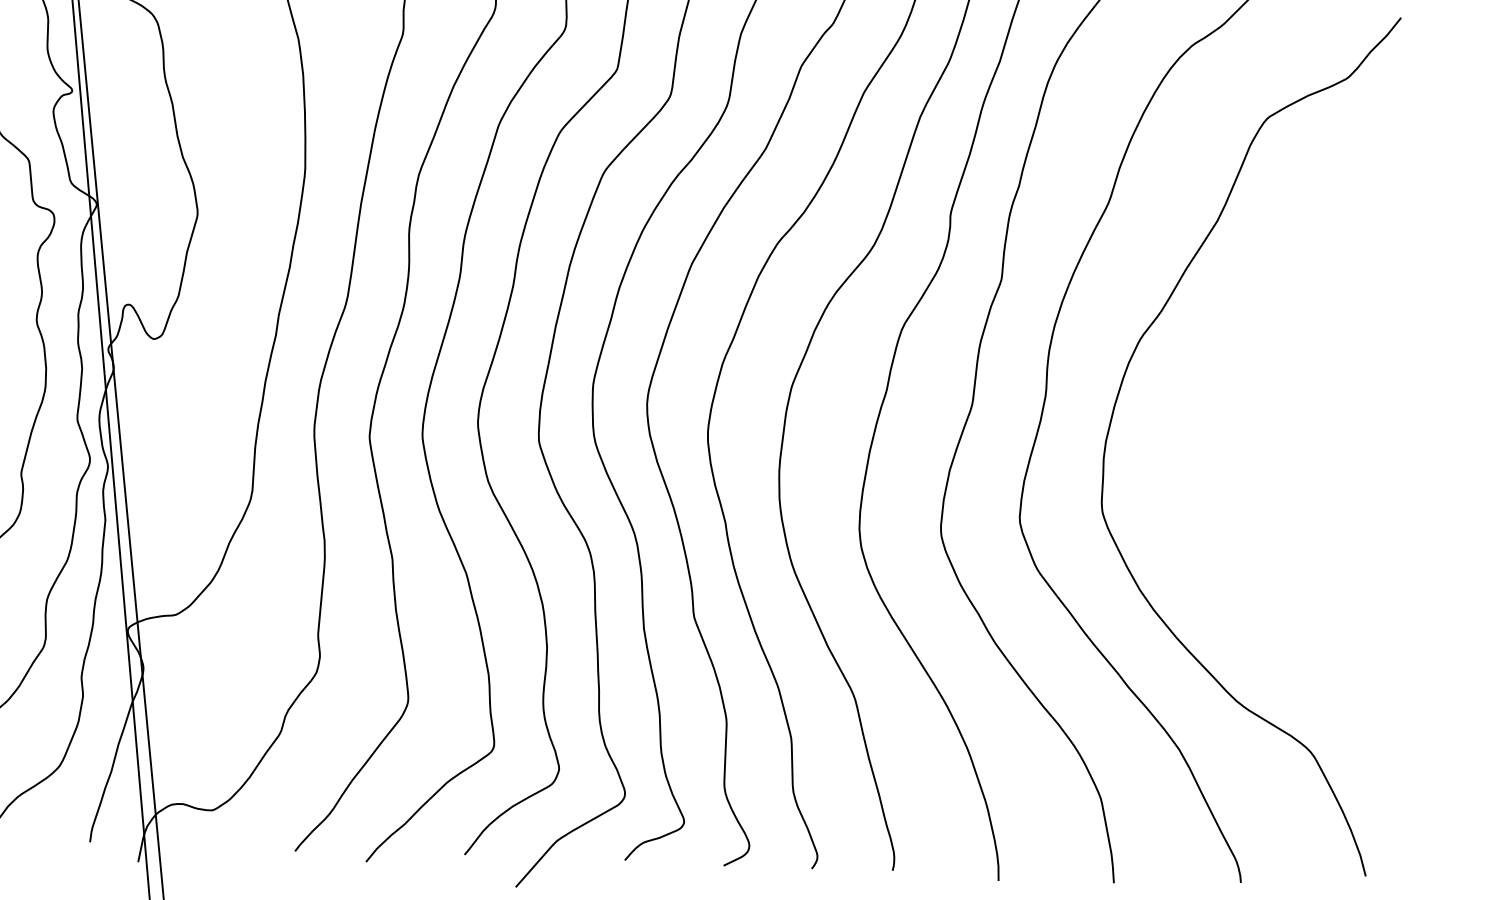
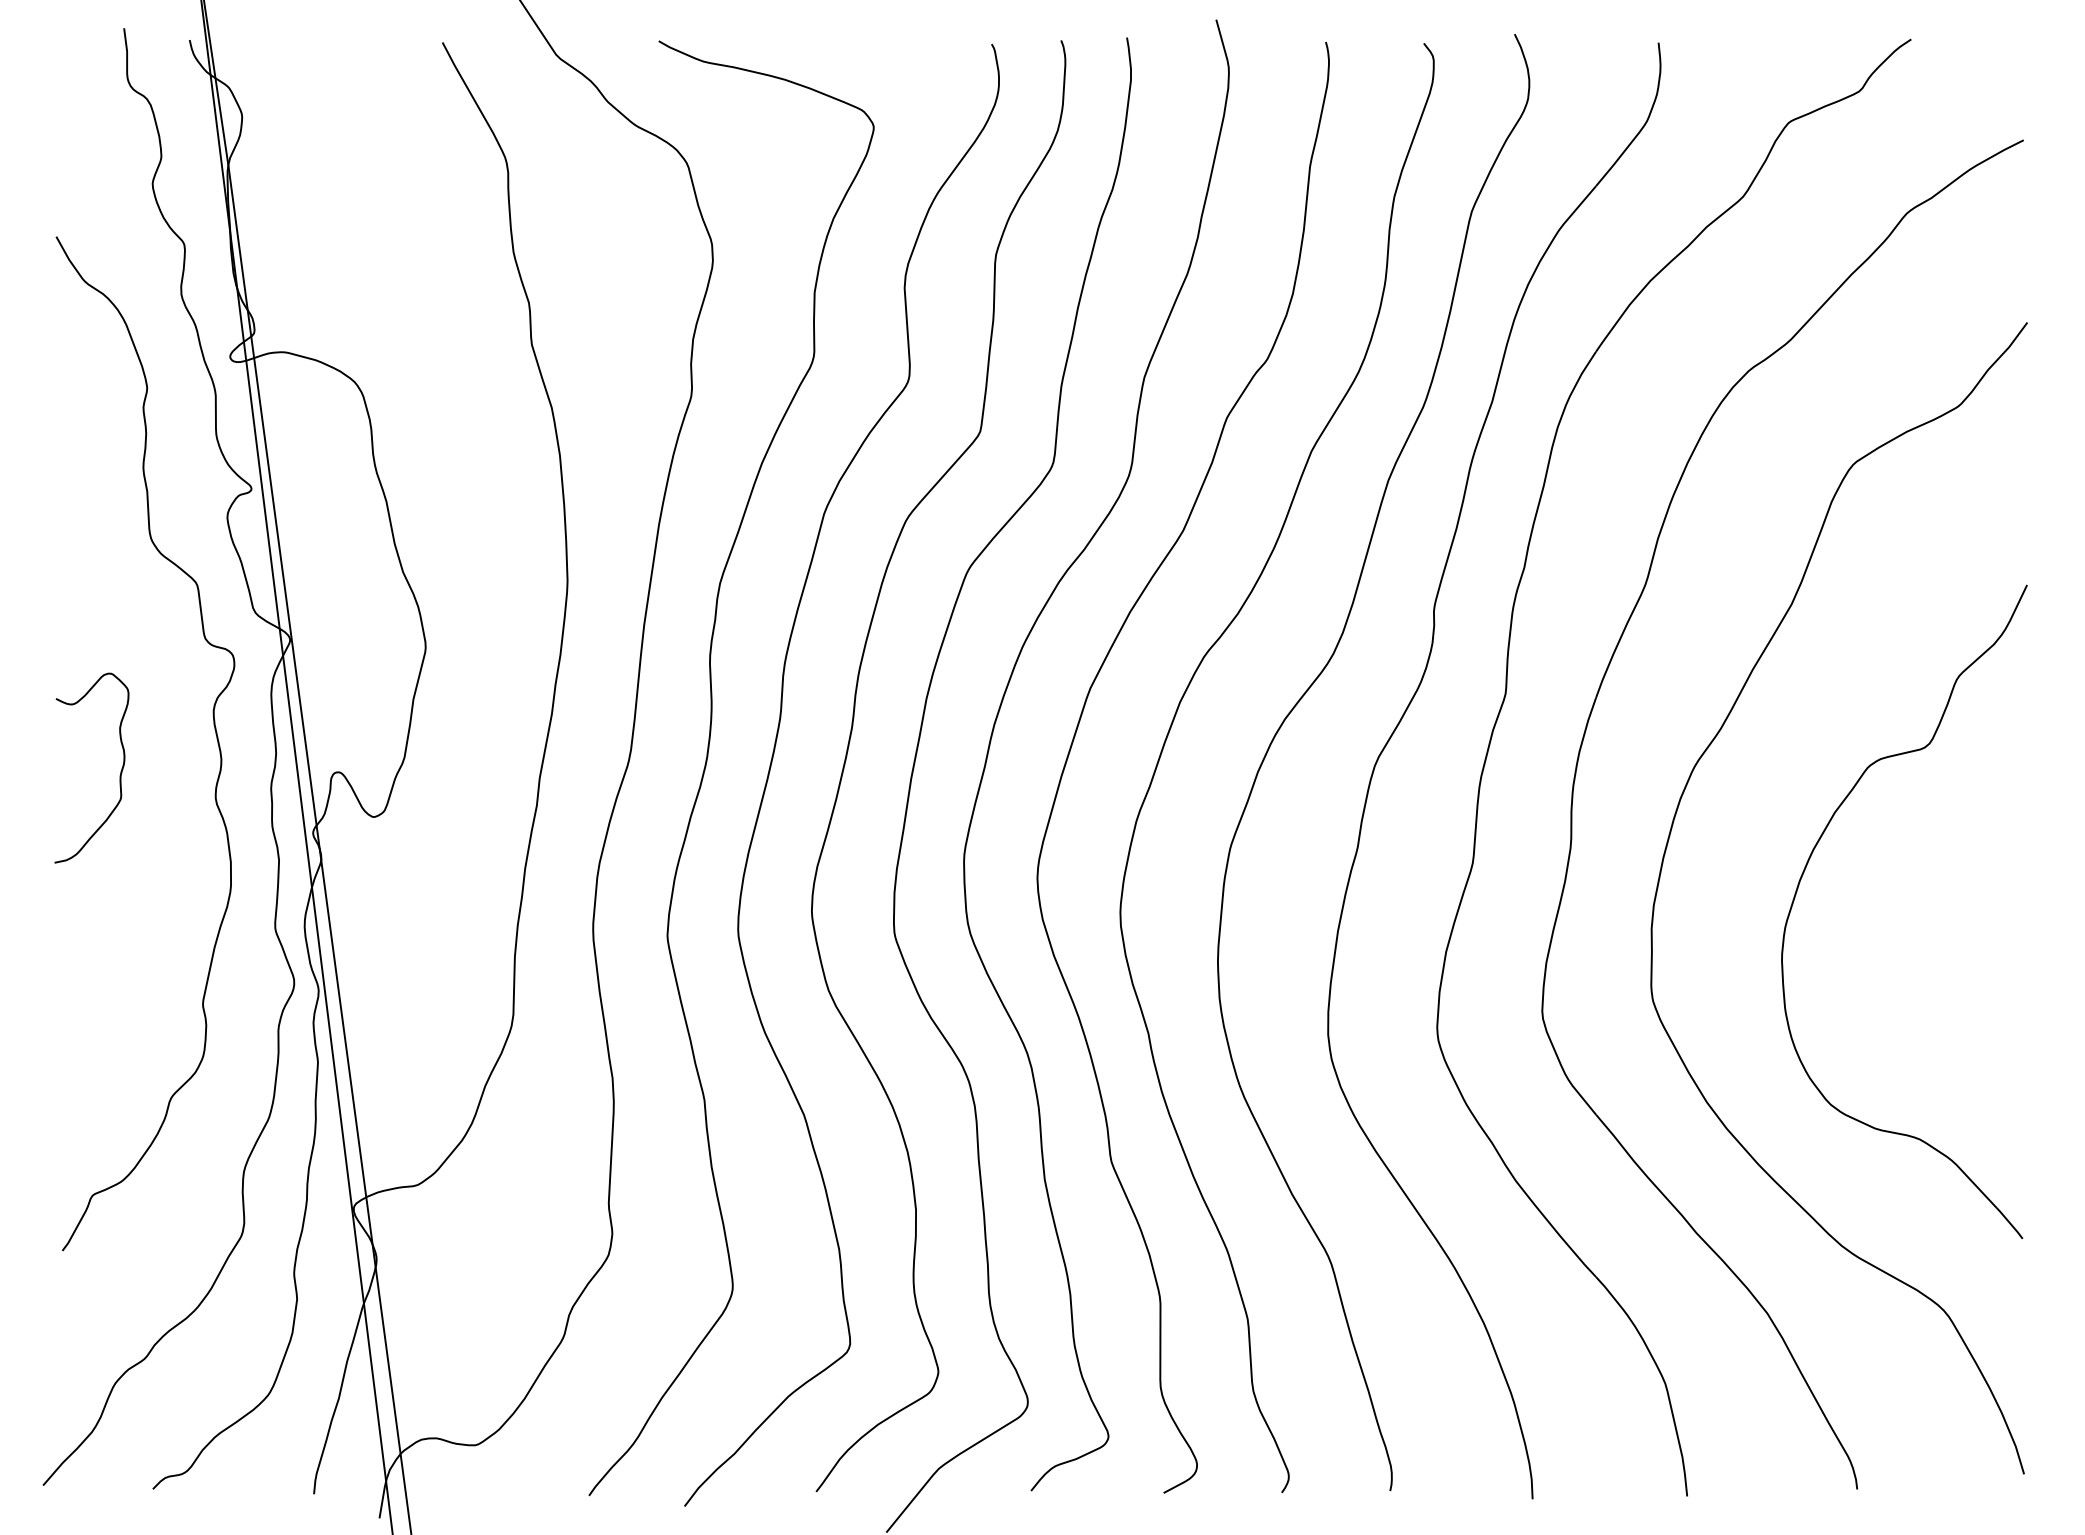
curve: (1220, 419) -> (1805, 870), added

